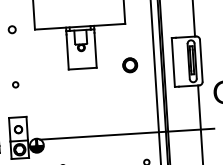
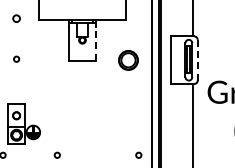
line: (96, 50) -> (96, 43), solid -> dashed
line: (201, 61) -> (197, 60), solid -> dashed
part: (130, 64) -> (128, 59), size x1.4
circle: (15, 84) -> (16, 58), moved
line: (127, 133) -> (121, 126), removed

